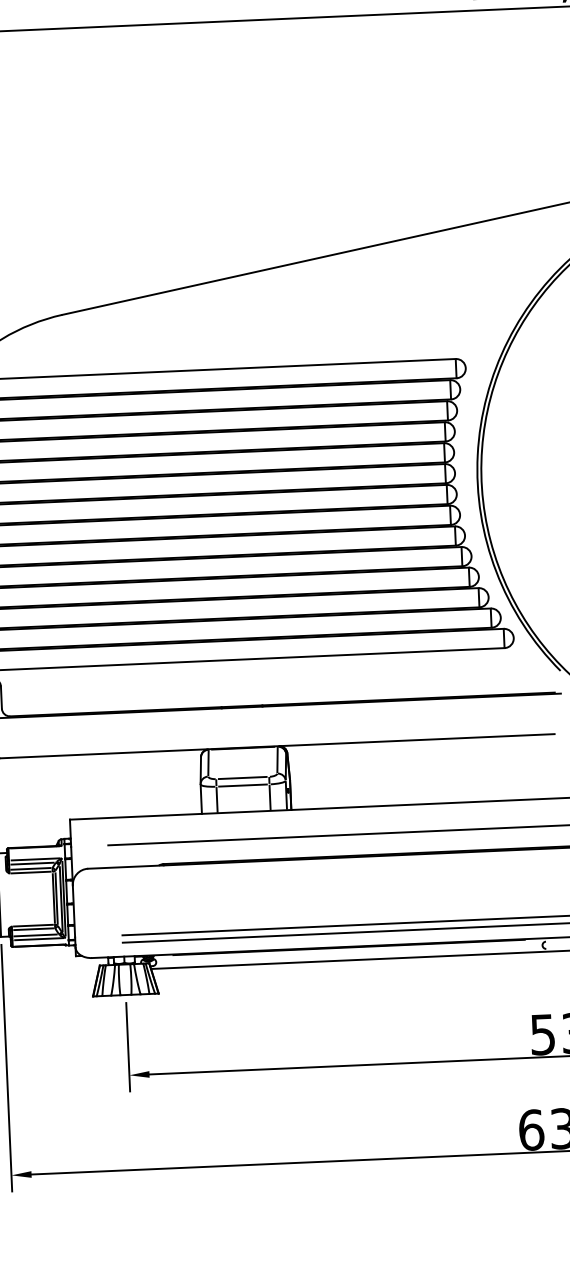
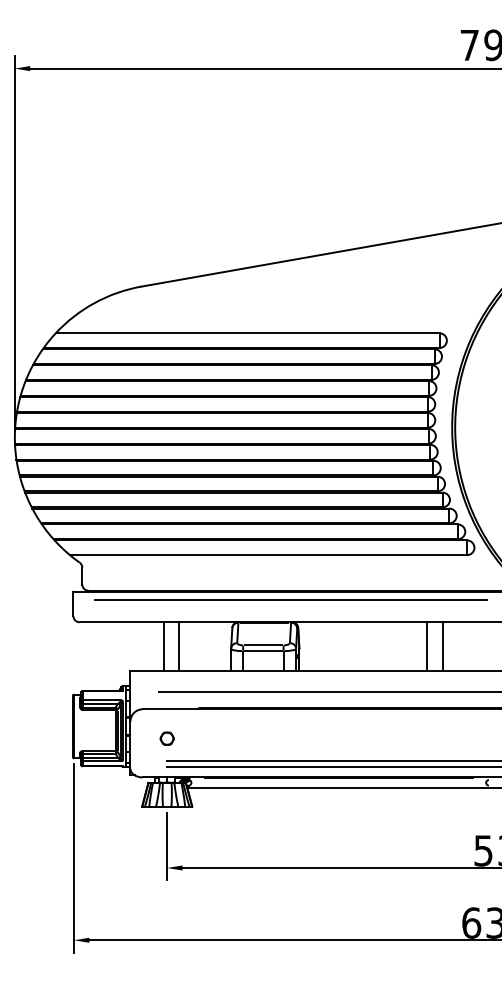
line: (275, 716) -> (290, 599), added
line: (477, 769) -> (442, 646), added
line: (457, 770) -> (427, 646), added
line: (132, 784) -> (179, 646), added
line: (111, 785) -> (163, 646), added
part: (121, 905) -> (166, 738), added

